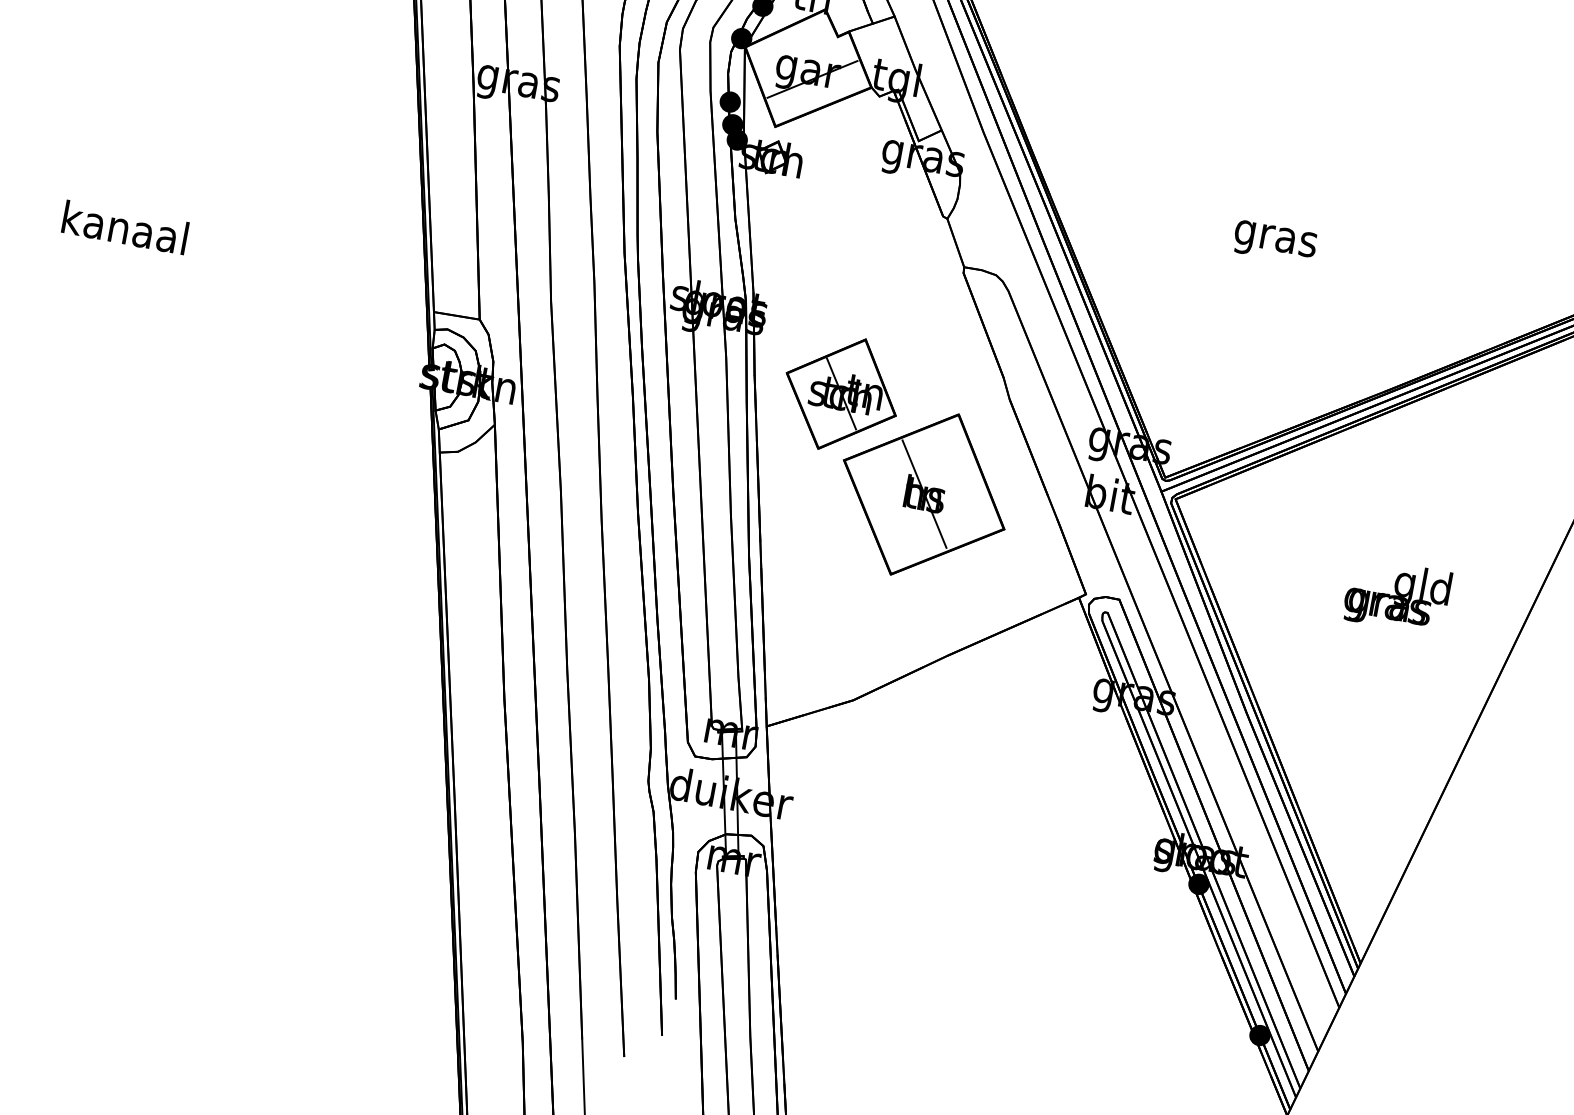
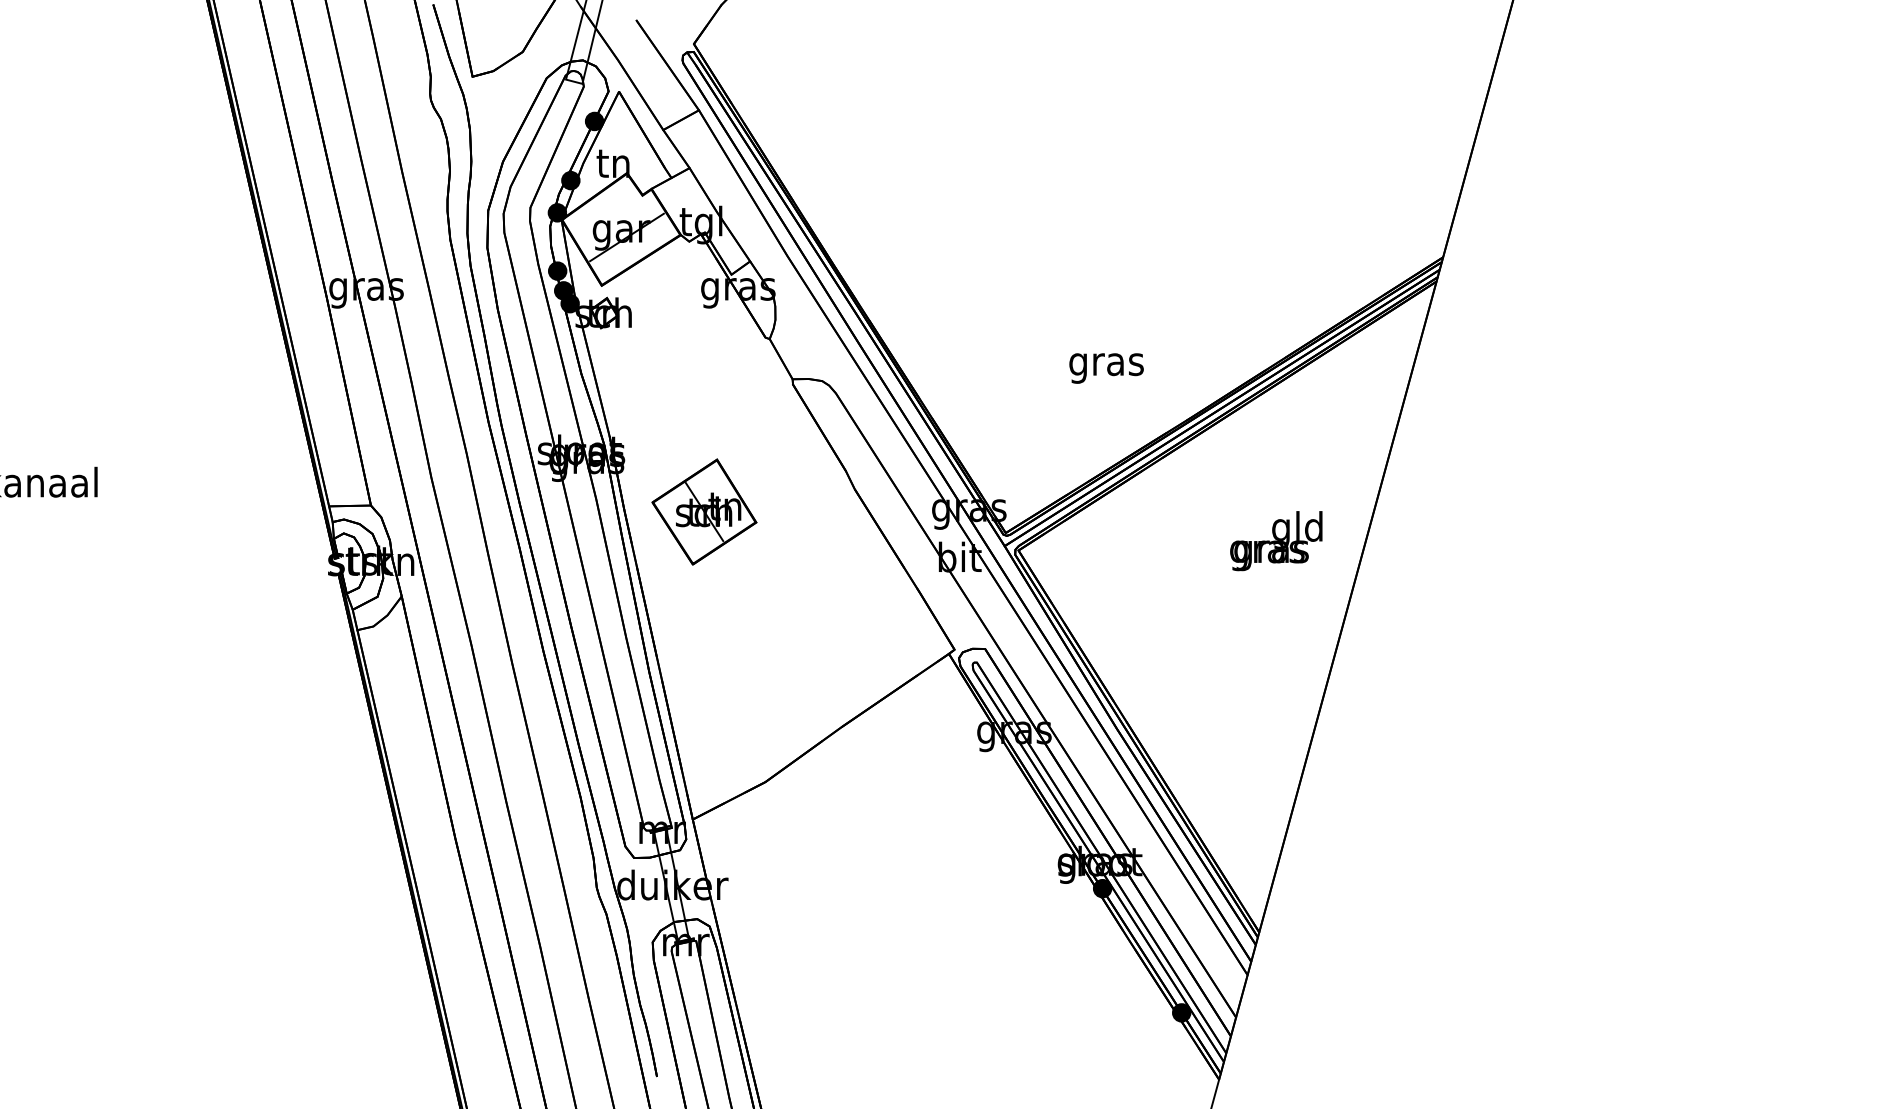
text: (1274, 242) -> (1106, 368), moved
part: (924, 494) -> (794, 587), removed
text: (1397, 596) -> (1276, 541), moved

